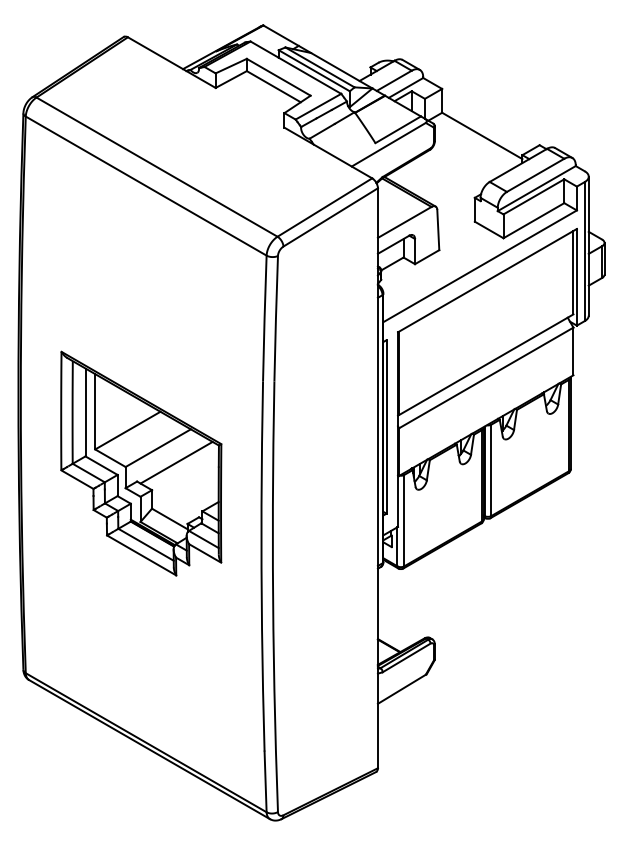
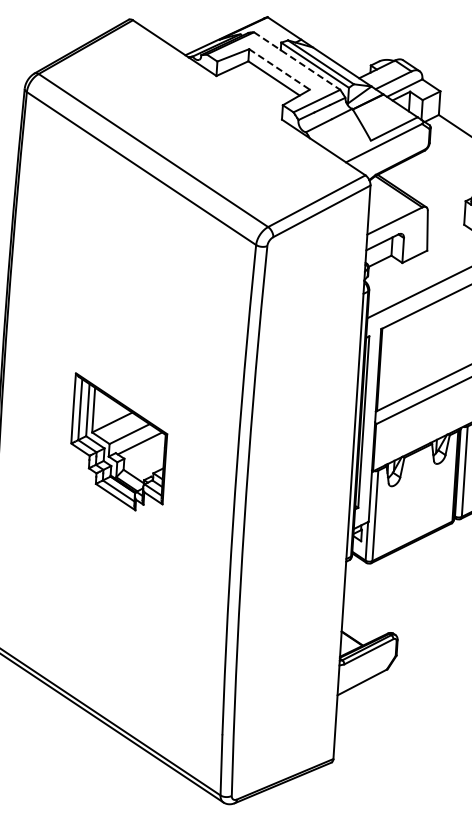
line: (296, 67) -> (297, 60), solid -> dashed
line: (278, 77) -> (279, 69), solid -> dashed
part: (141, 463) -> (119, 442), size x0.6

